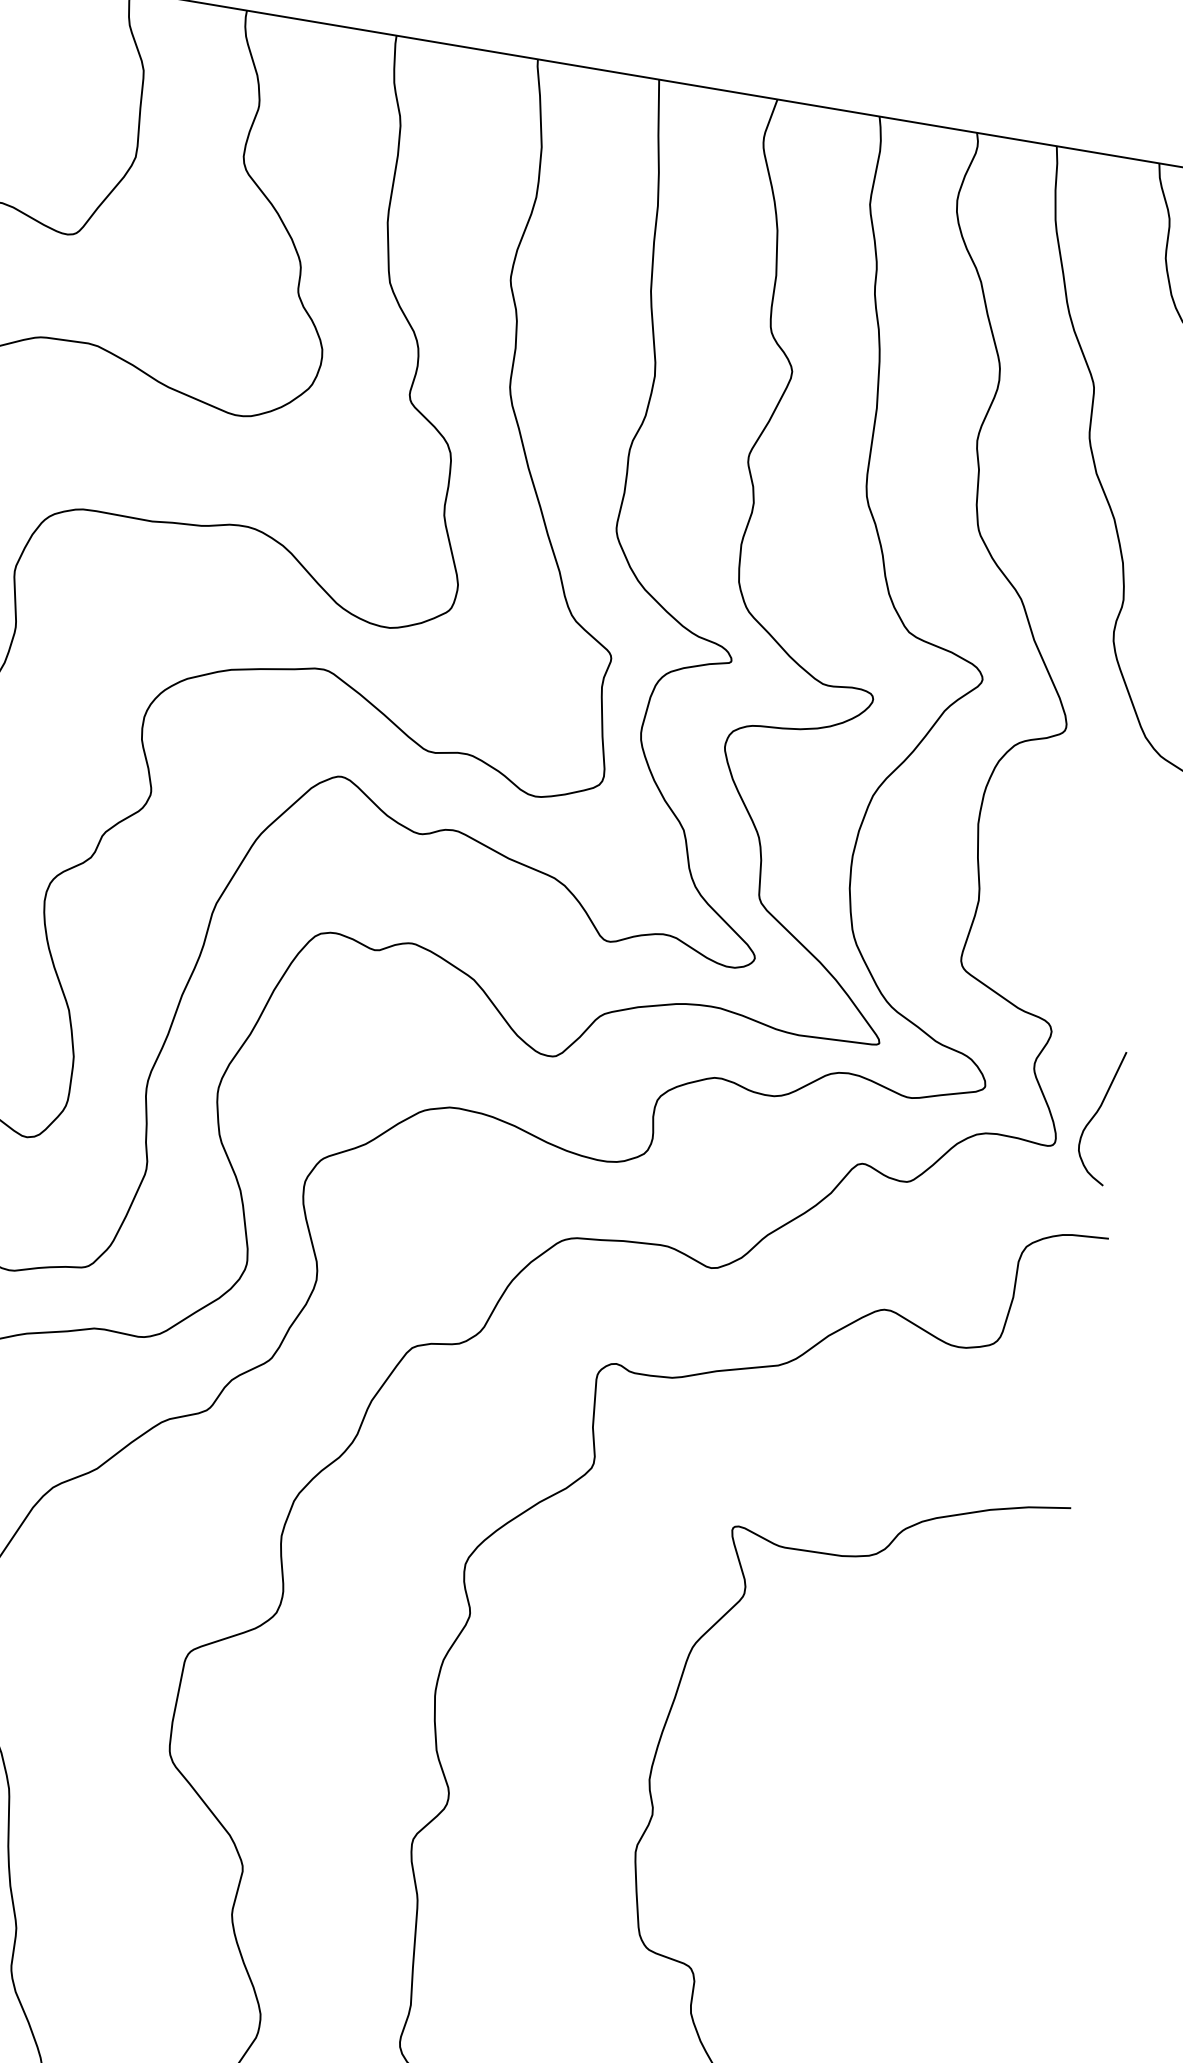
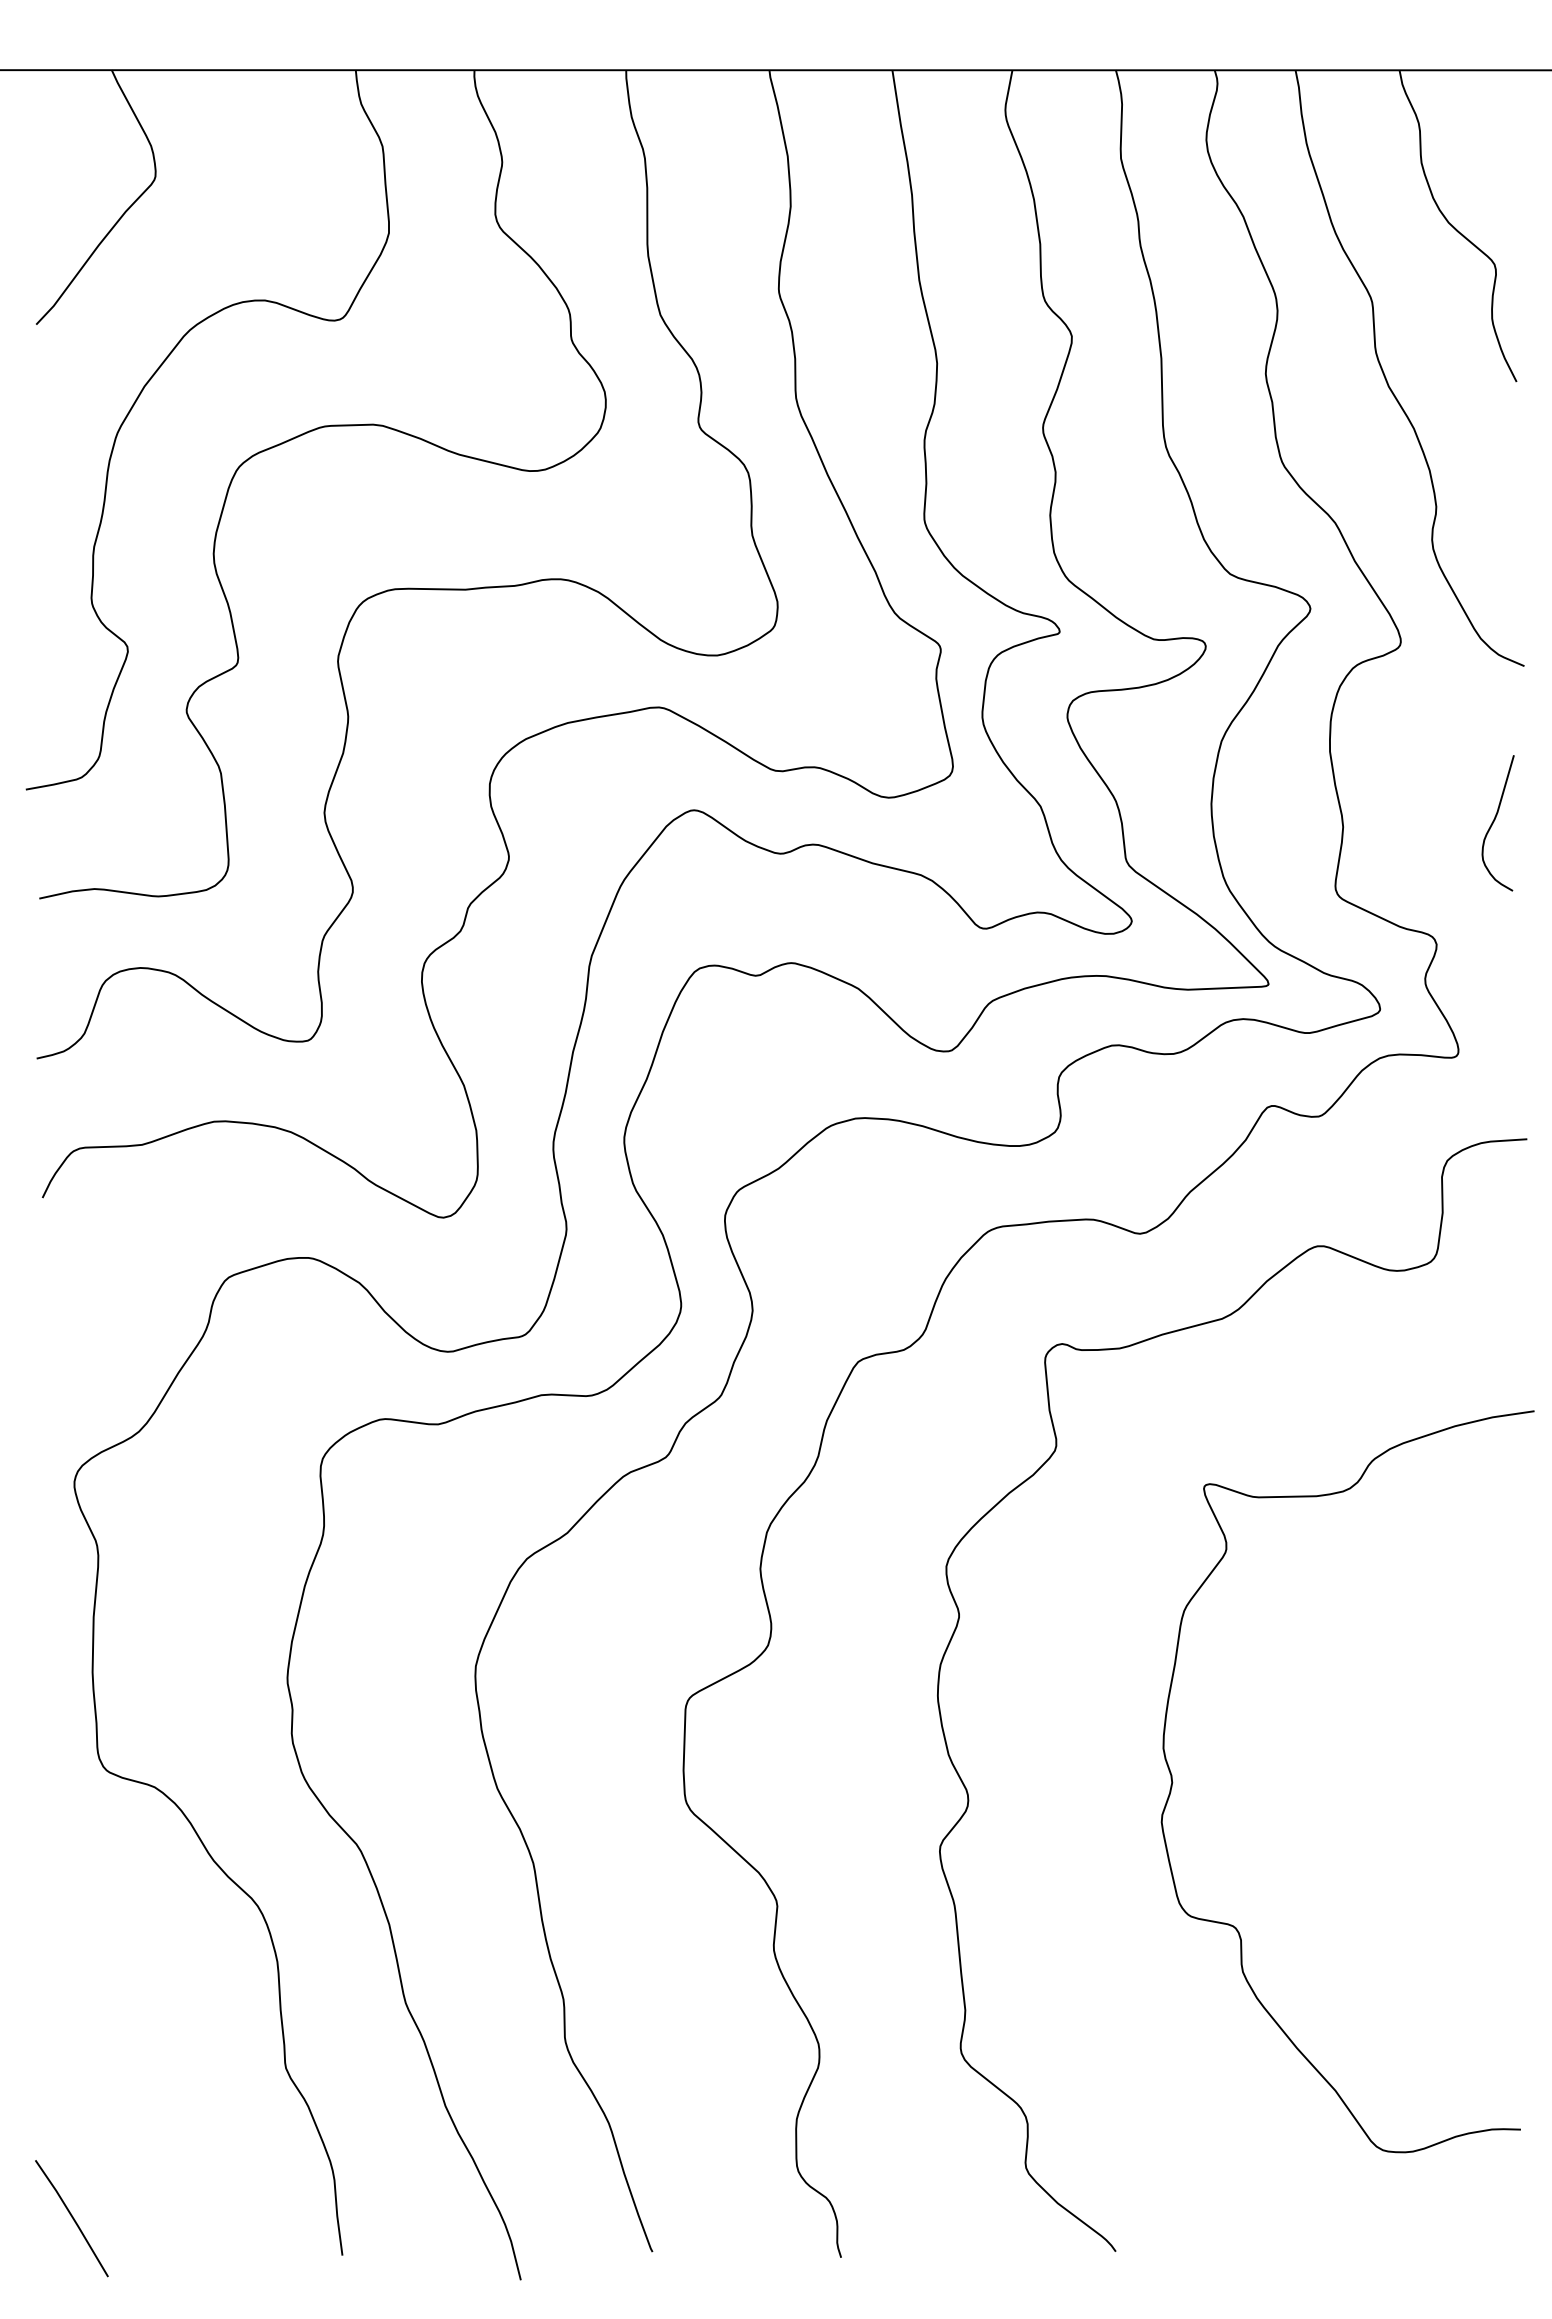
curve: (1097, 1113) -> (1495, 820), moved

